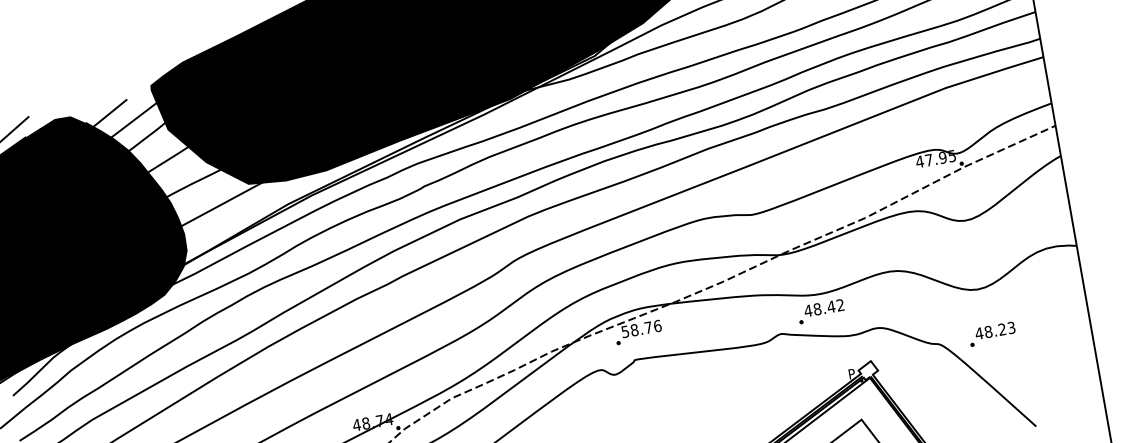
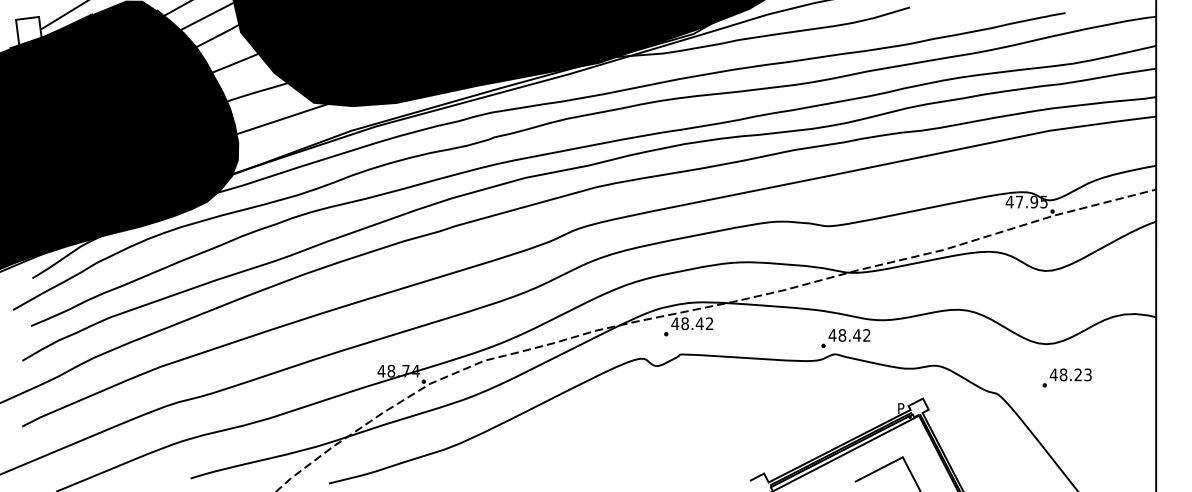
part: (820, 311) -> (845, 338), moved
text: (641, 328) -> (692, 323), 58.76 -> 48.42
part: (991, 333) -> (1066, 377), moved

